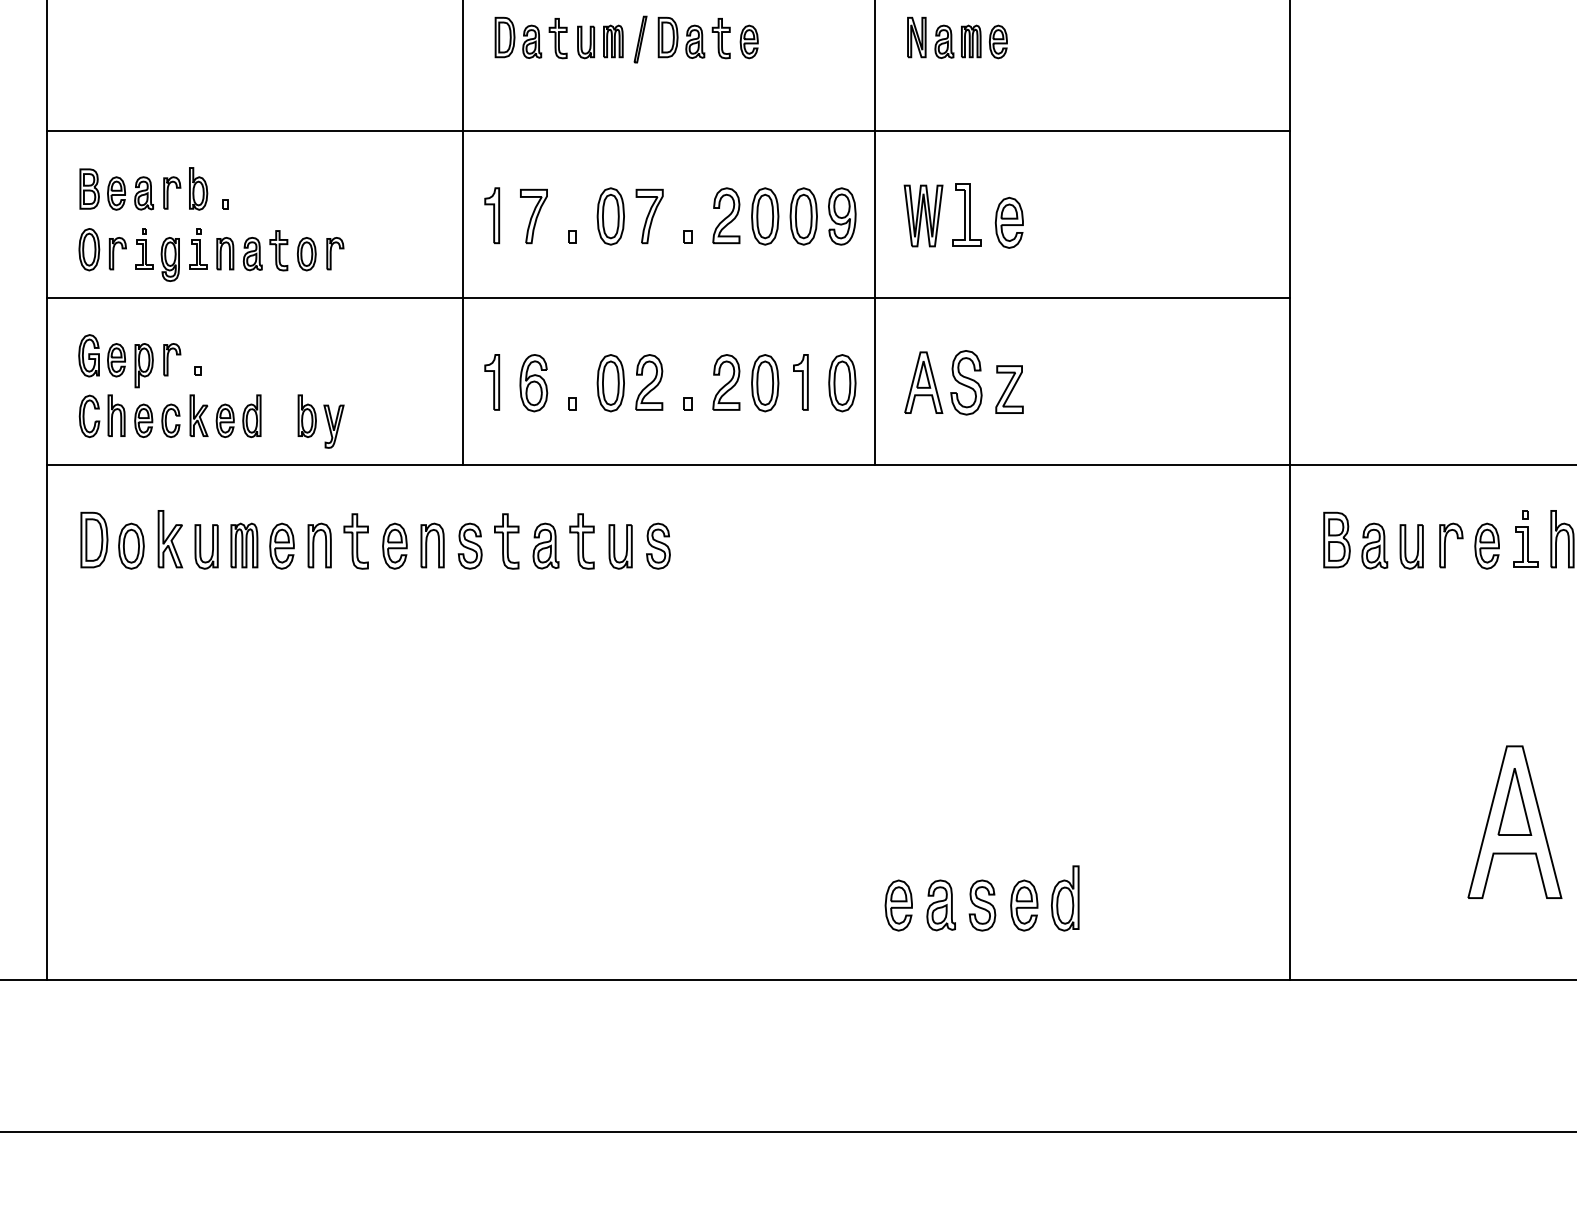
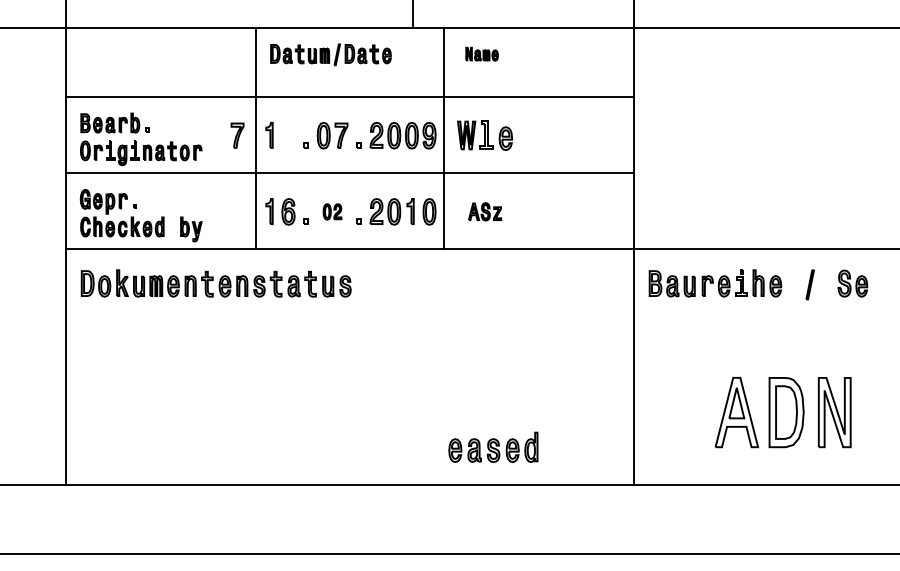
part: (956, 38) -> (481, 54), size x0.7
part: (533, 216) -> (237, 135), moved
part: (630, 382) -> (332, 211), size x0.6
part: (962, 382) -> (484, 211), size x0.6

